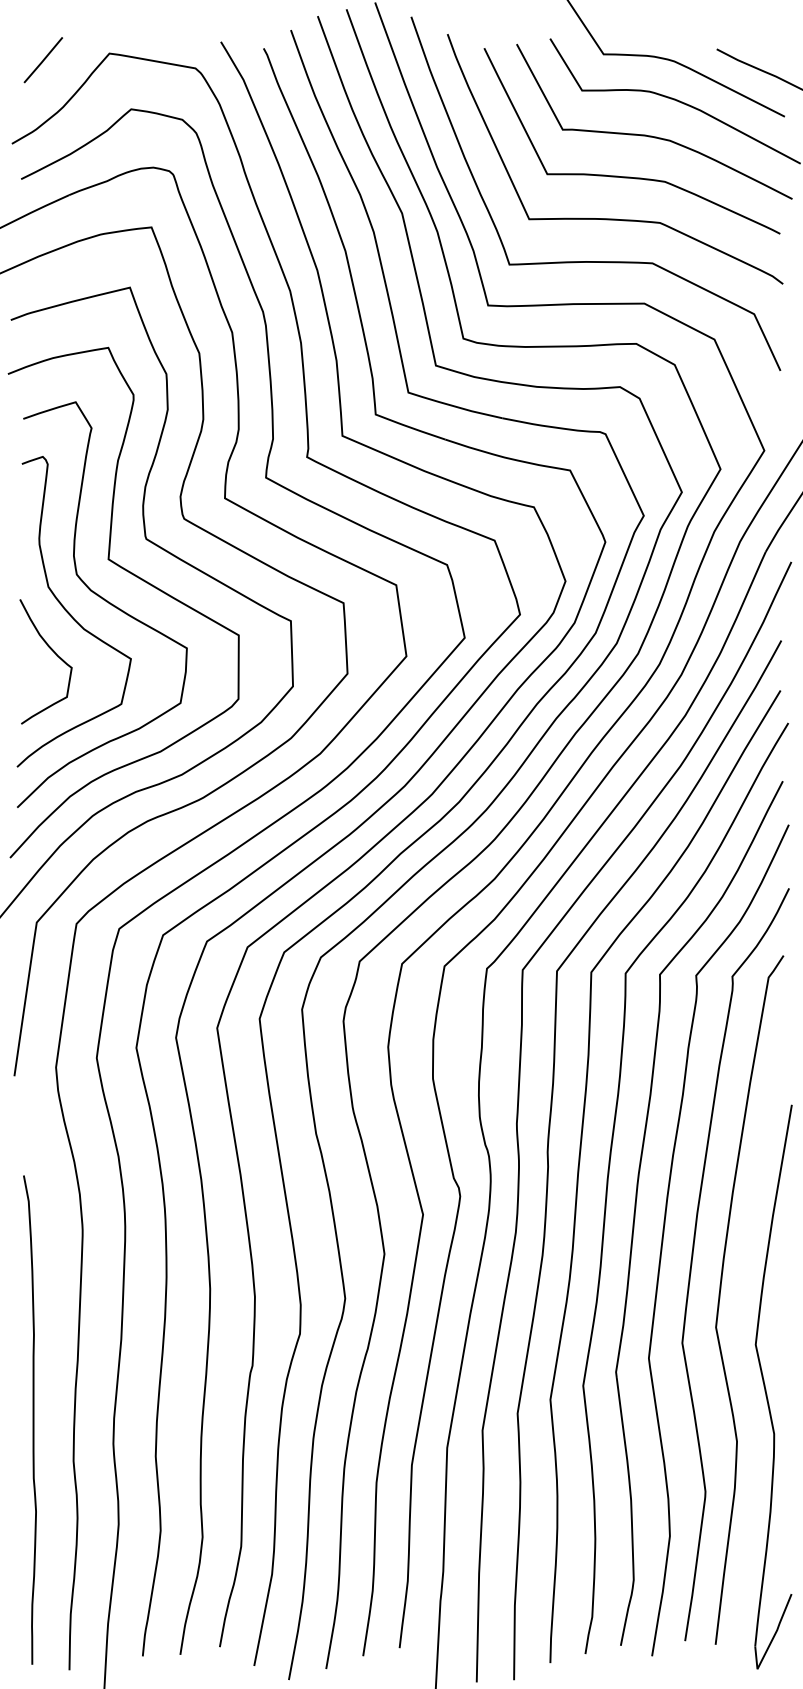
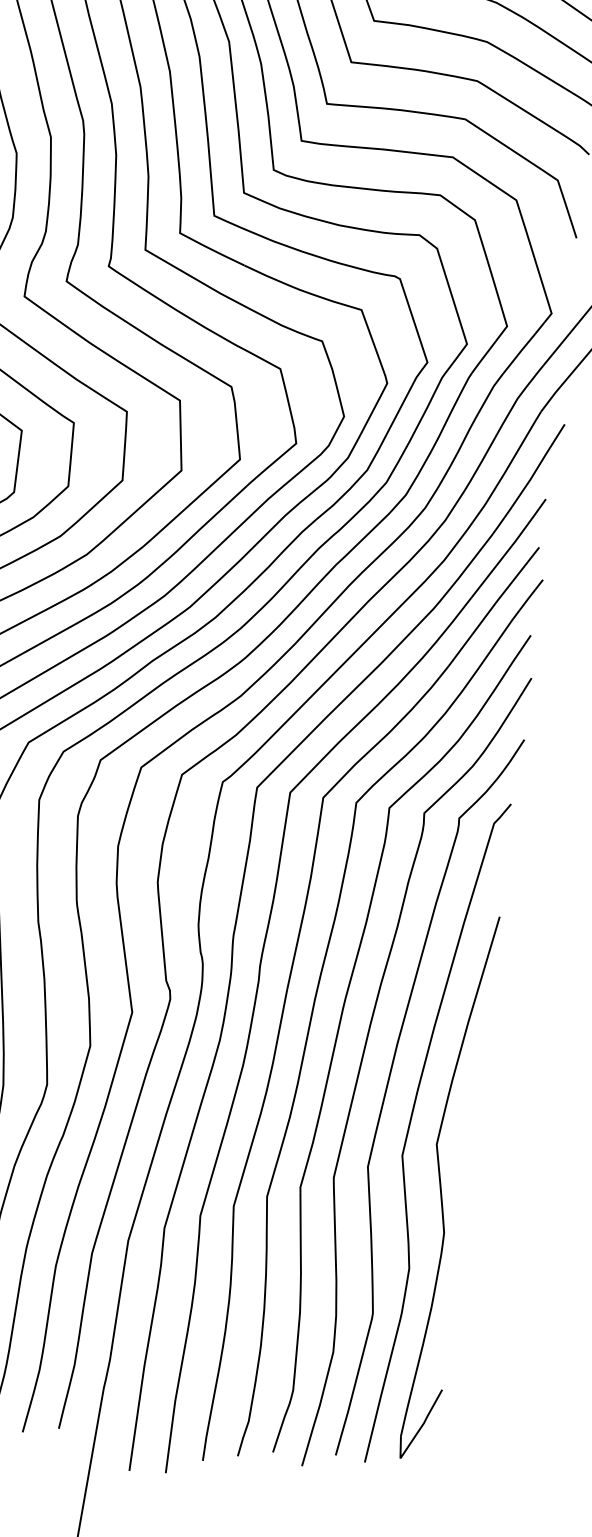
part: (766, 1389) -> (441, 1189), moved

